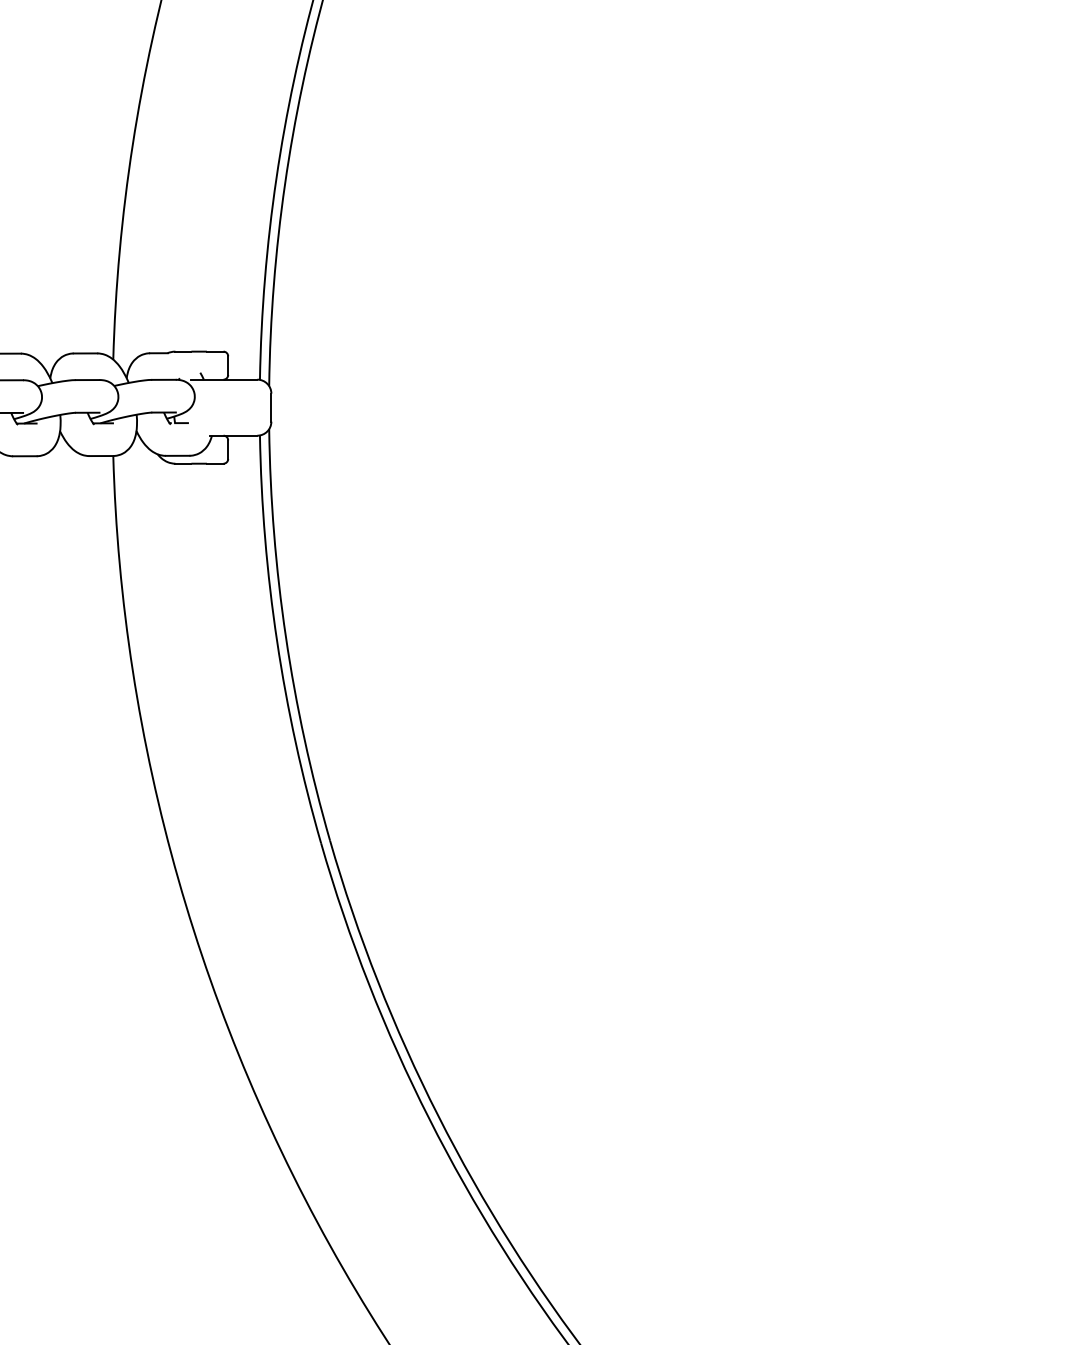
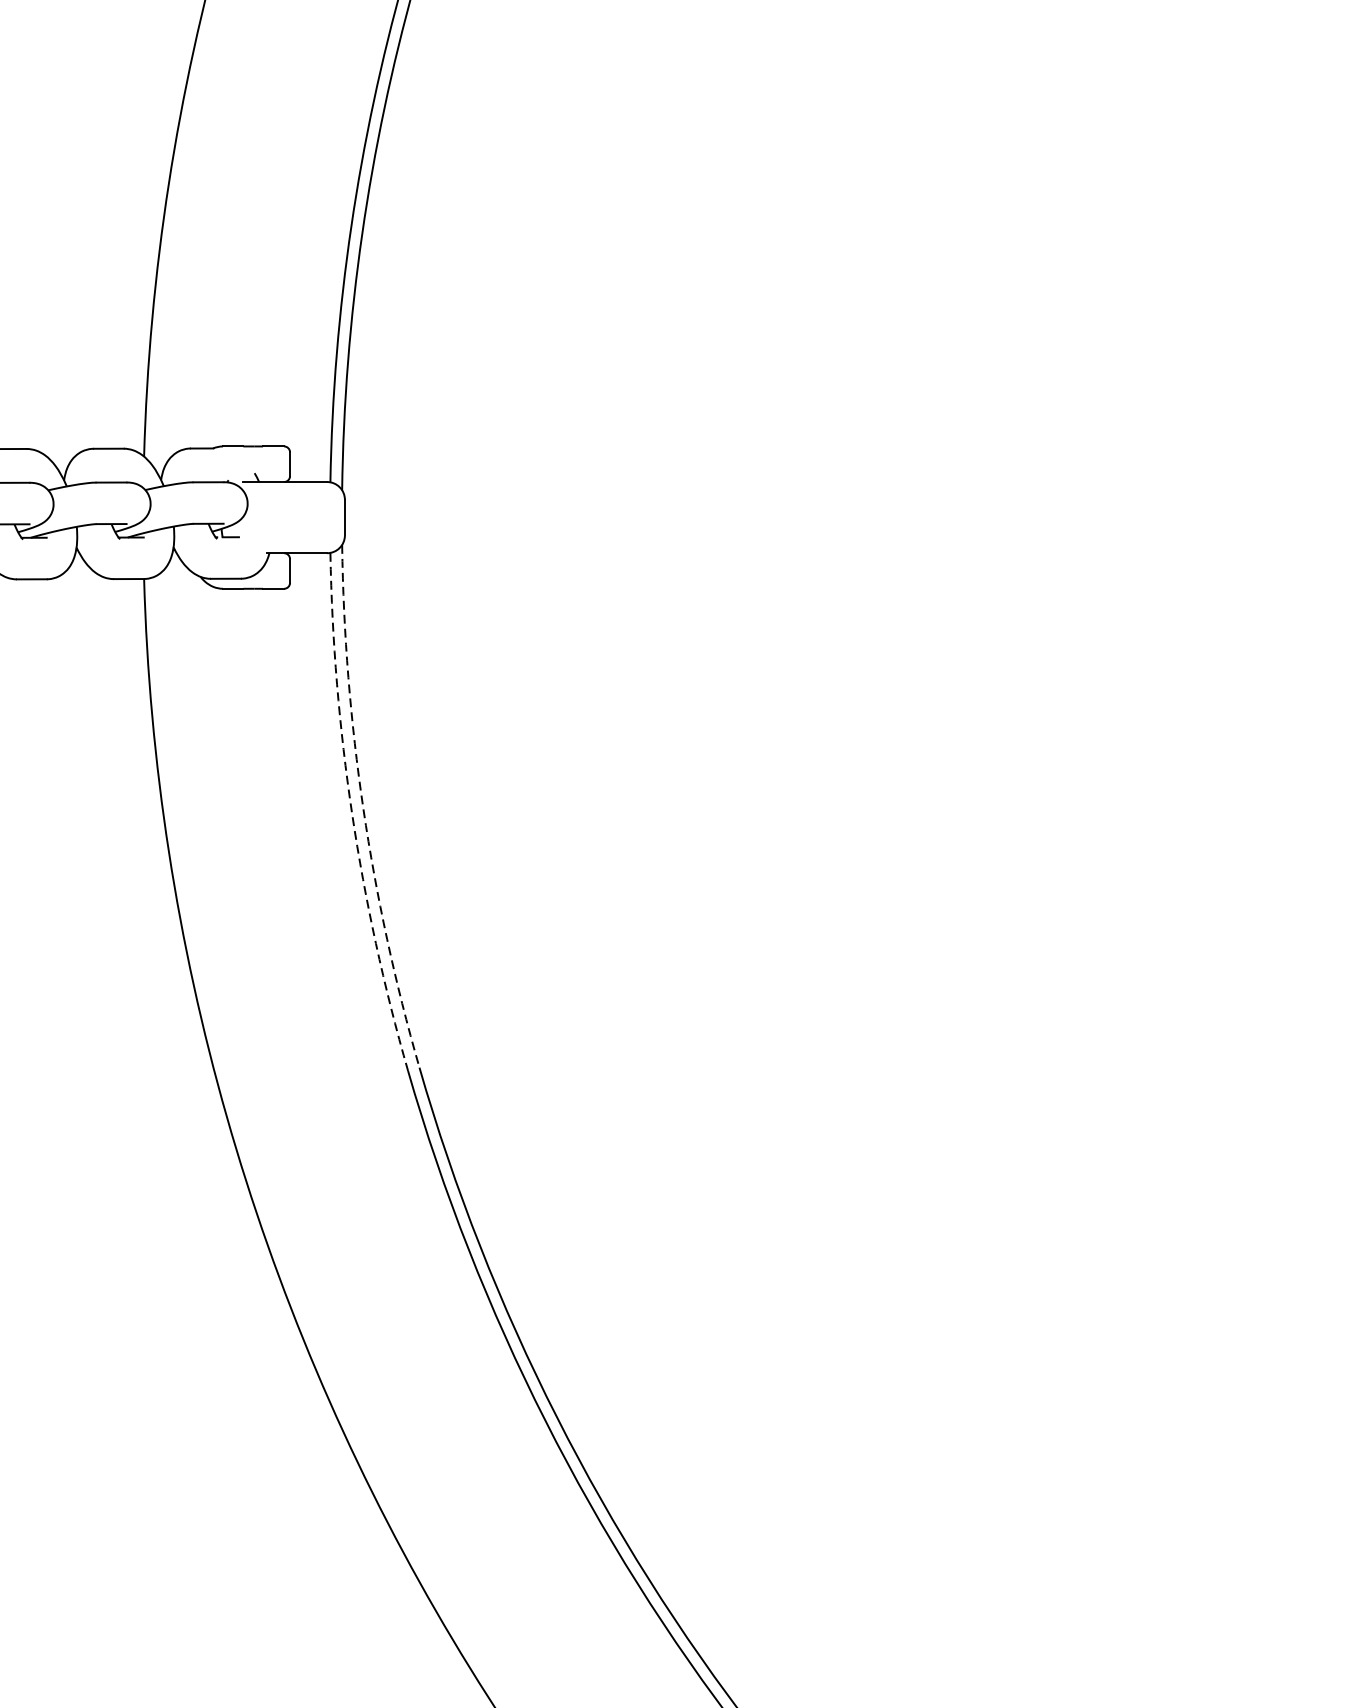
arc: (285, 636) -> (362, 808), solid -> dashed
arc: (277, 641) -> (352, 814), solid -> dashed

